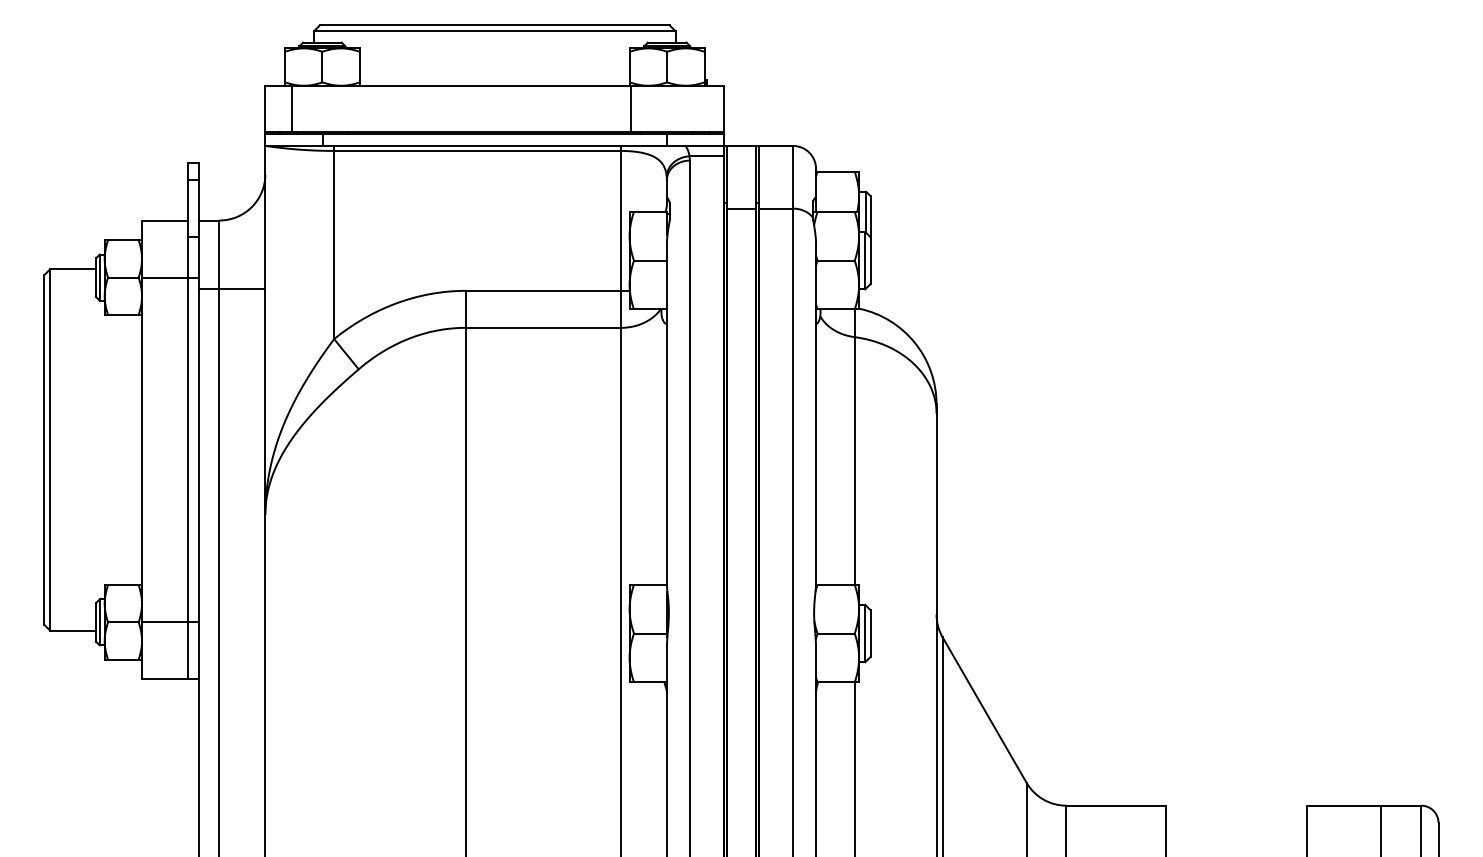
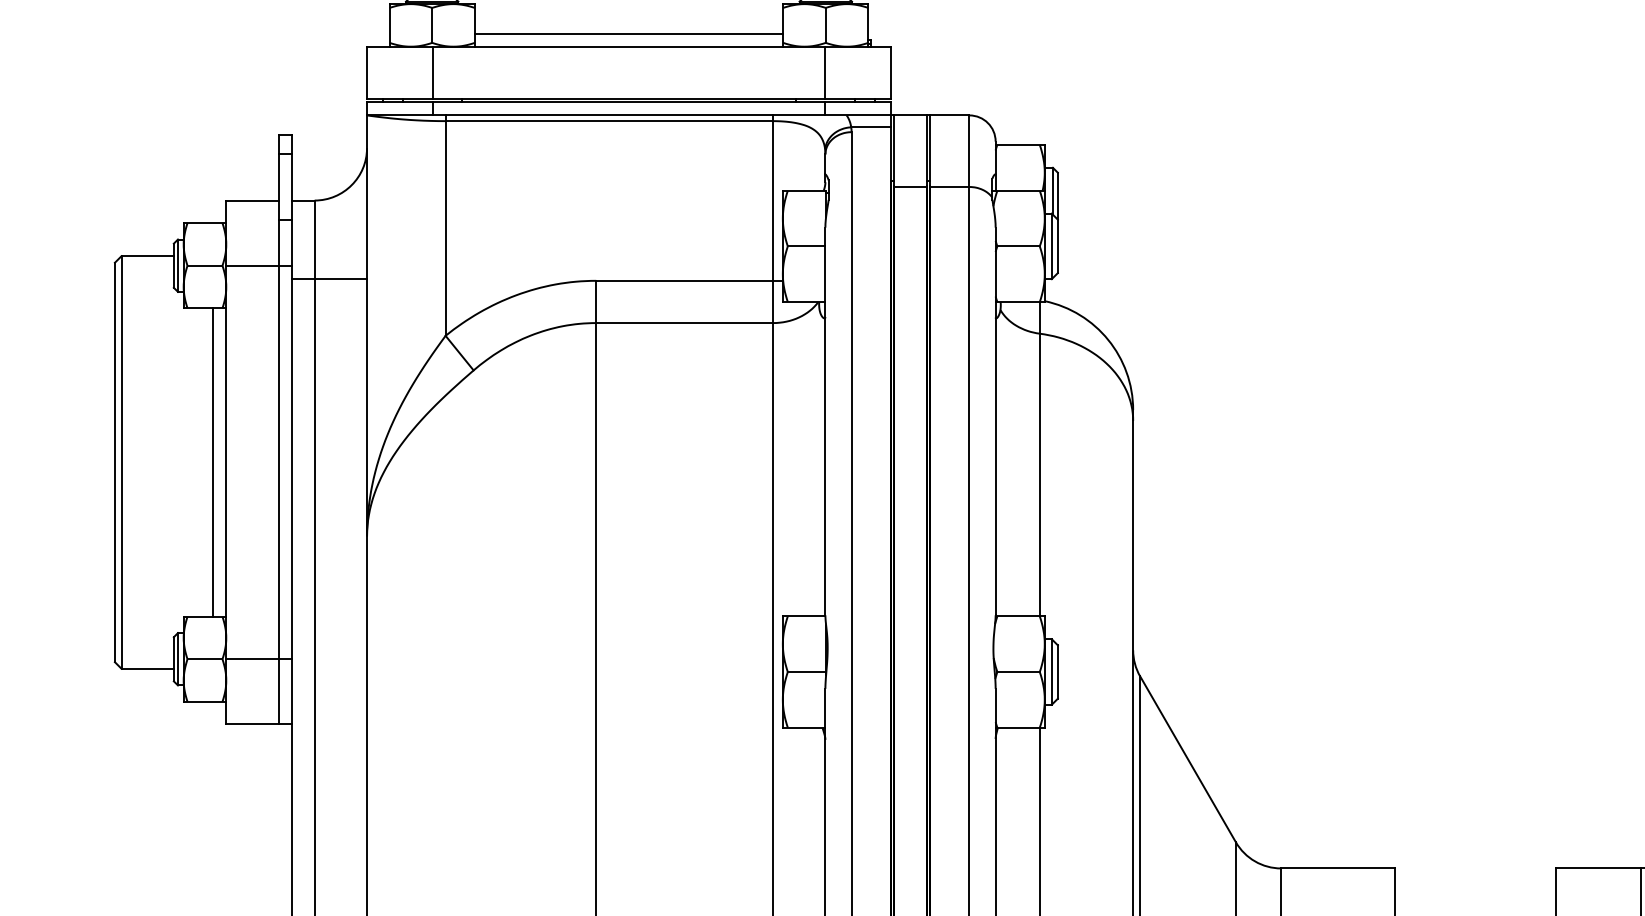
line: (494, 74) -> (628, 33), added
line: (291, 108) -> (432, 72), moved
line: (630, 108) -> (824, 72), moved
line: (130, 449) -> (213, 461), added

